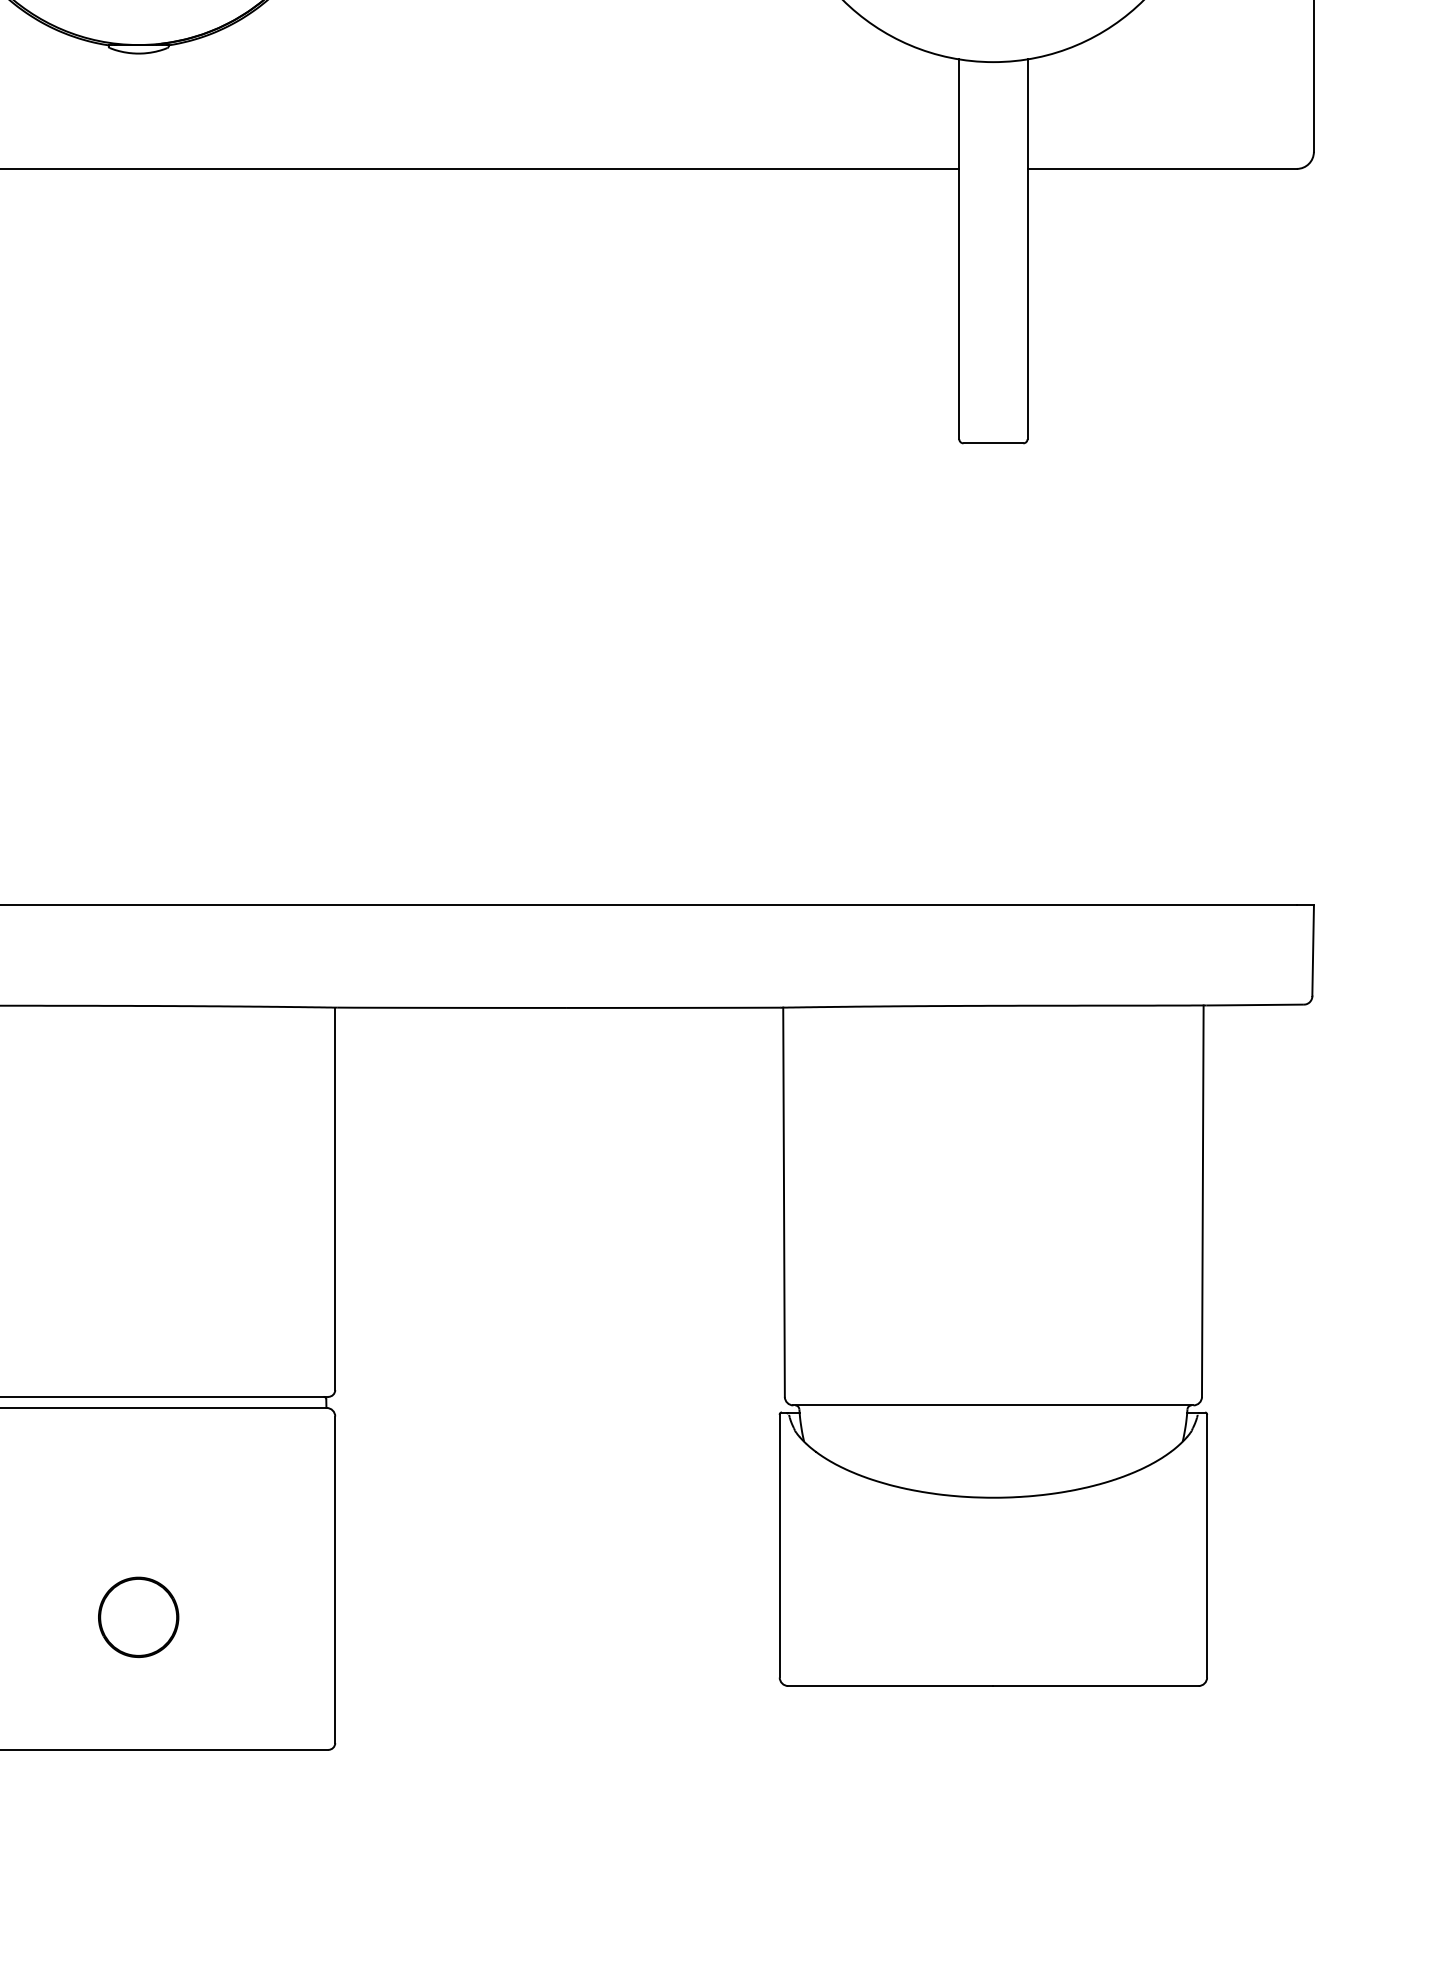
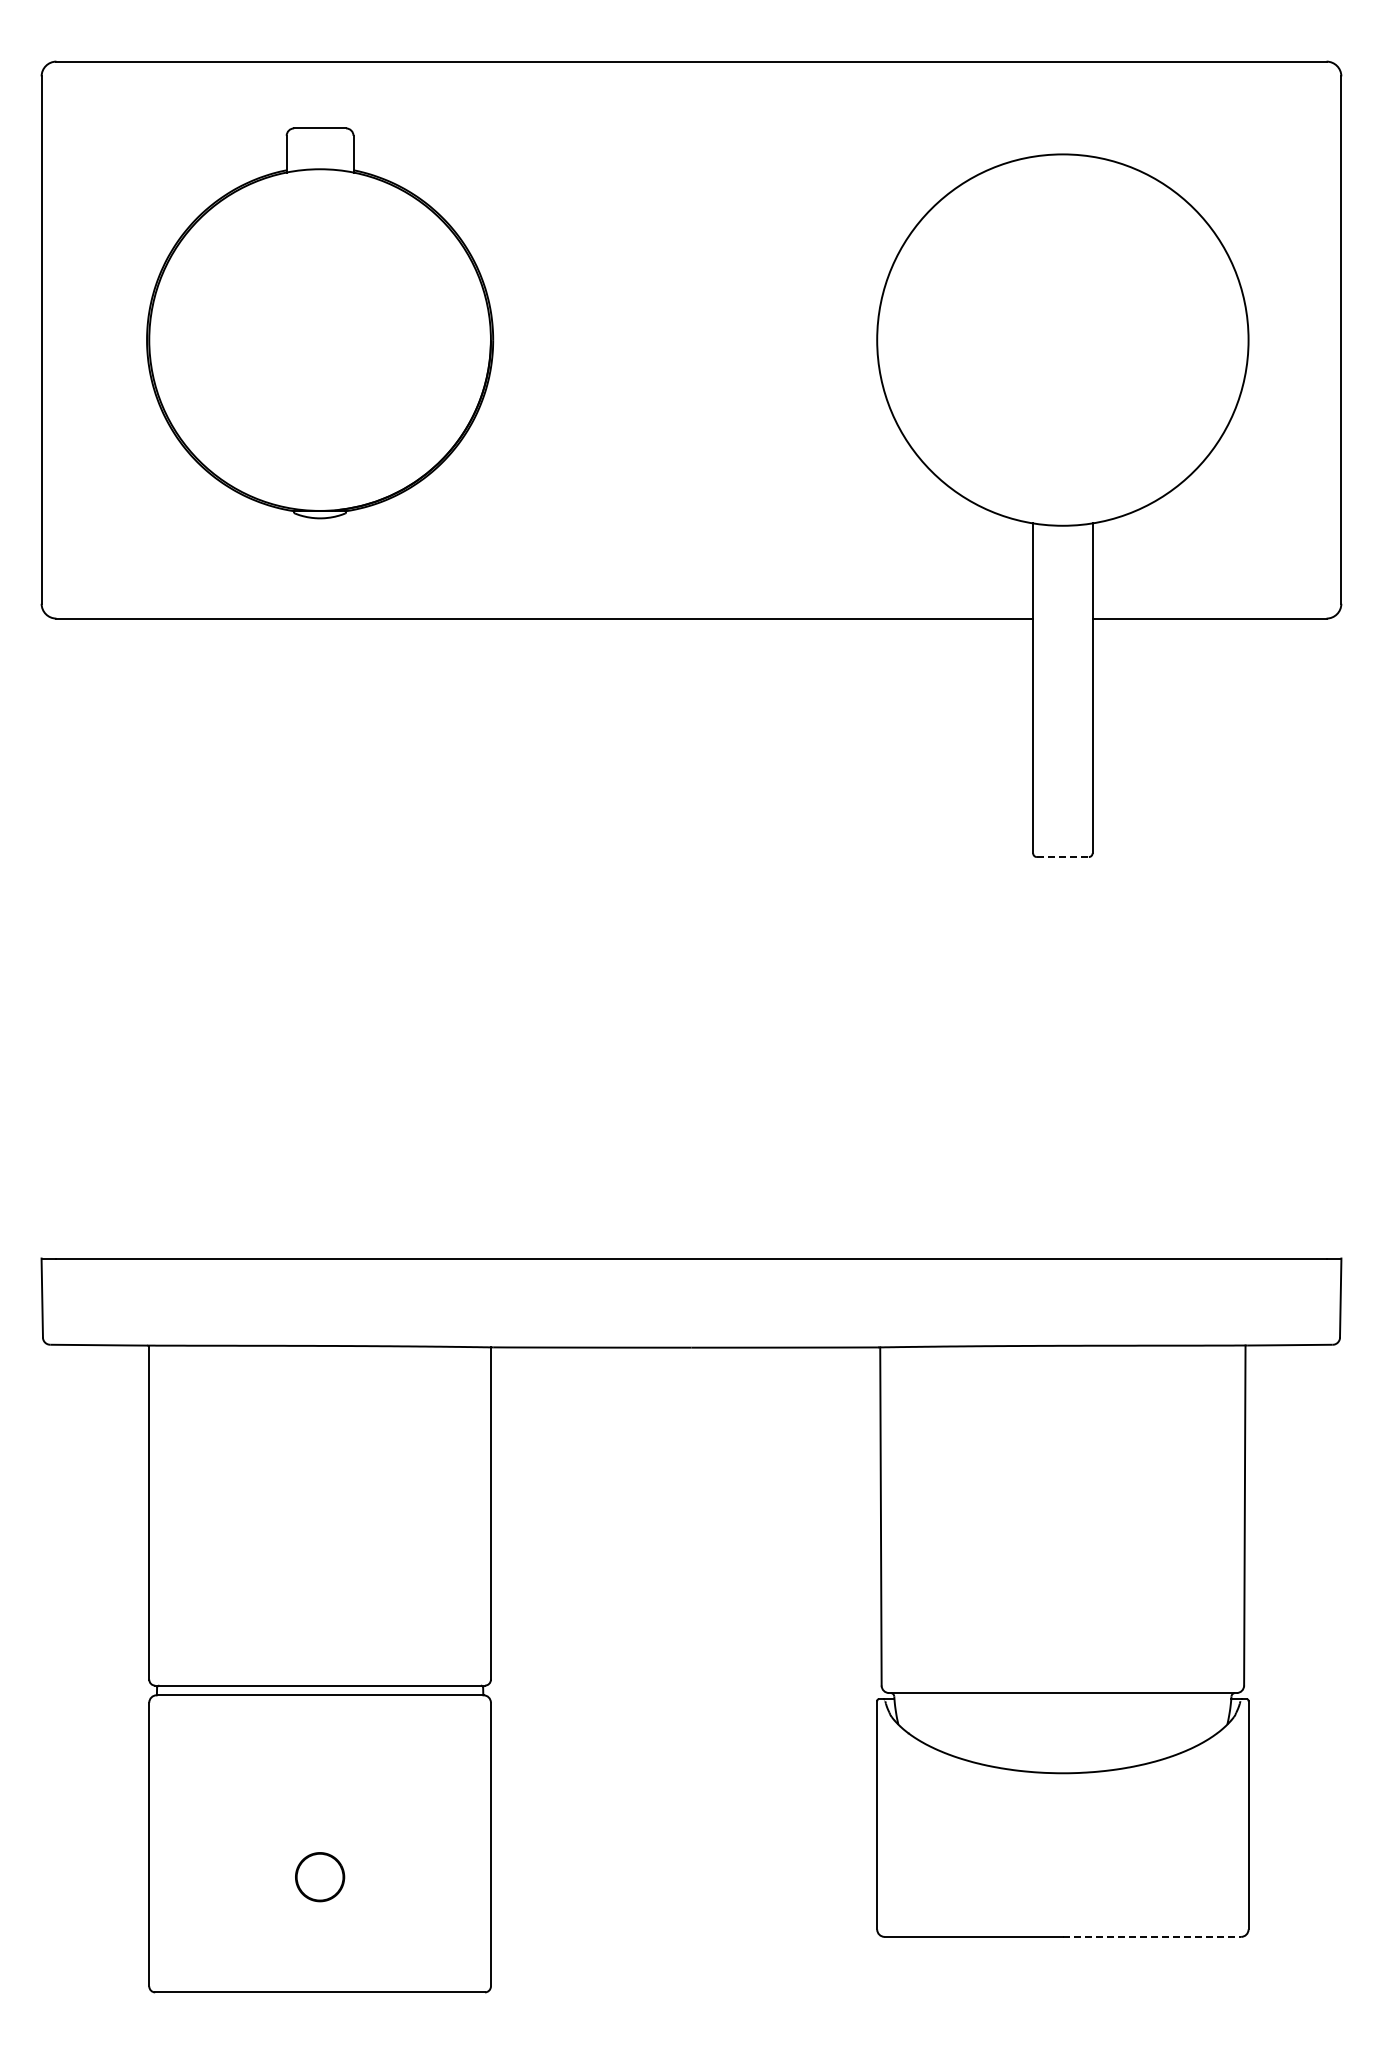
line: (992, 443) -> (1062, 857), solid -> dashed
part: (137, 1616) -> (319, 1876), size x0.7
line: (1096, 1685) -> (1152, 1936), solid -> dashed

